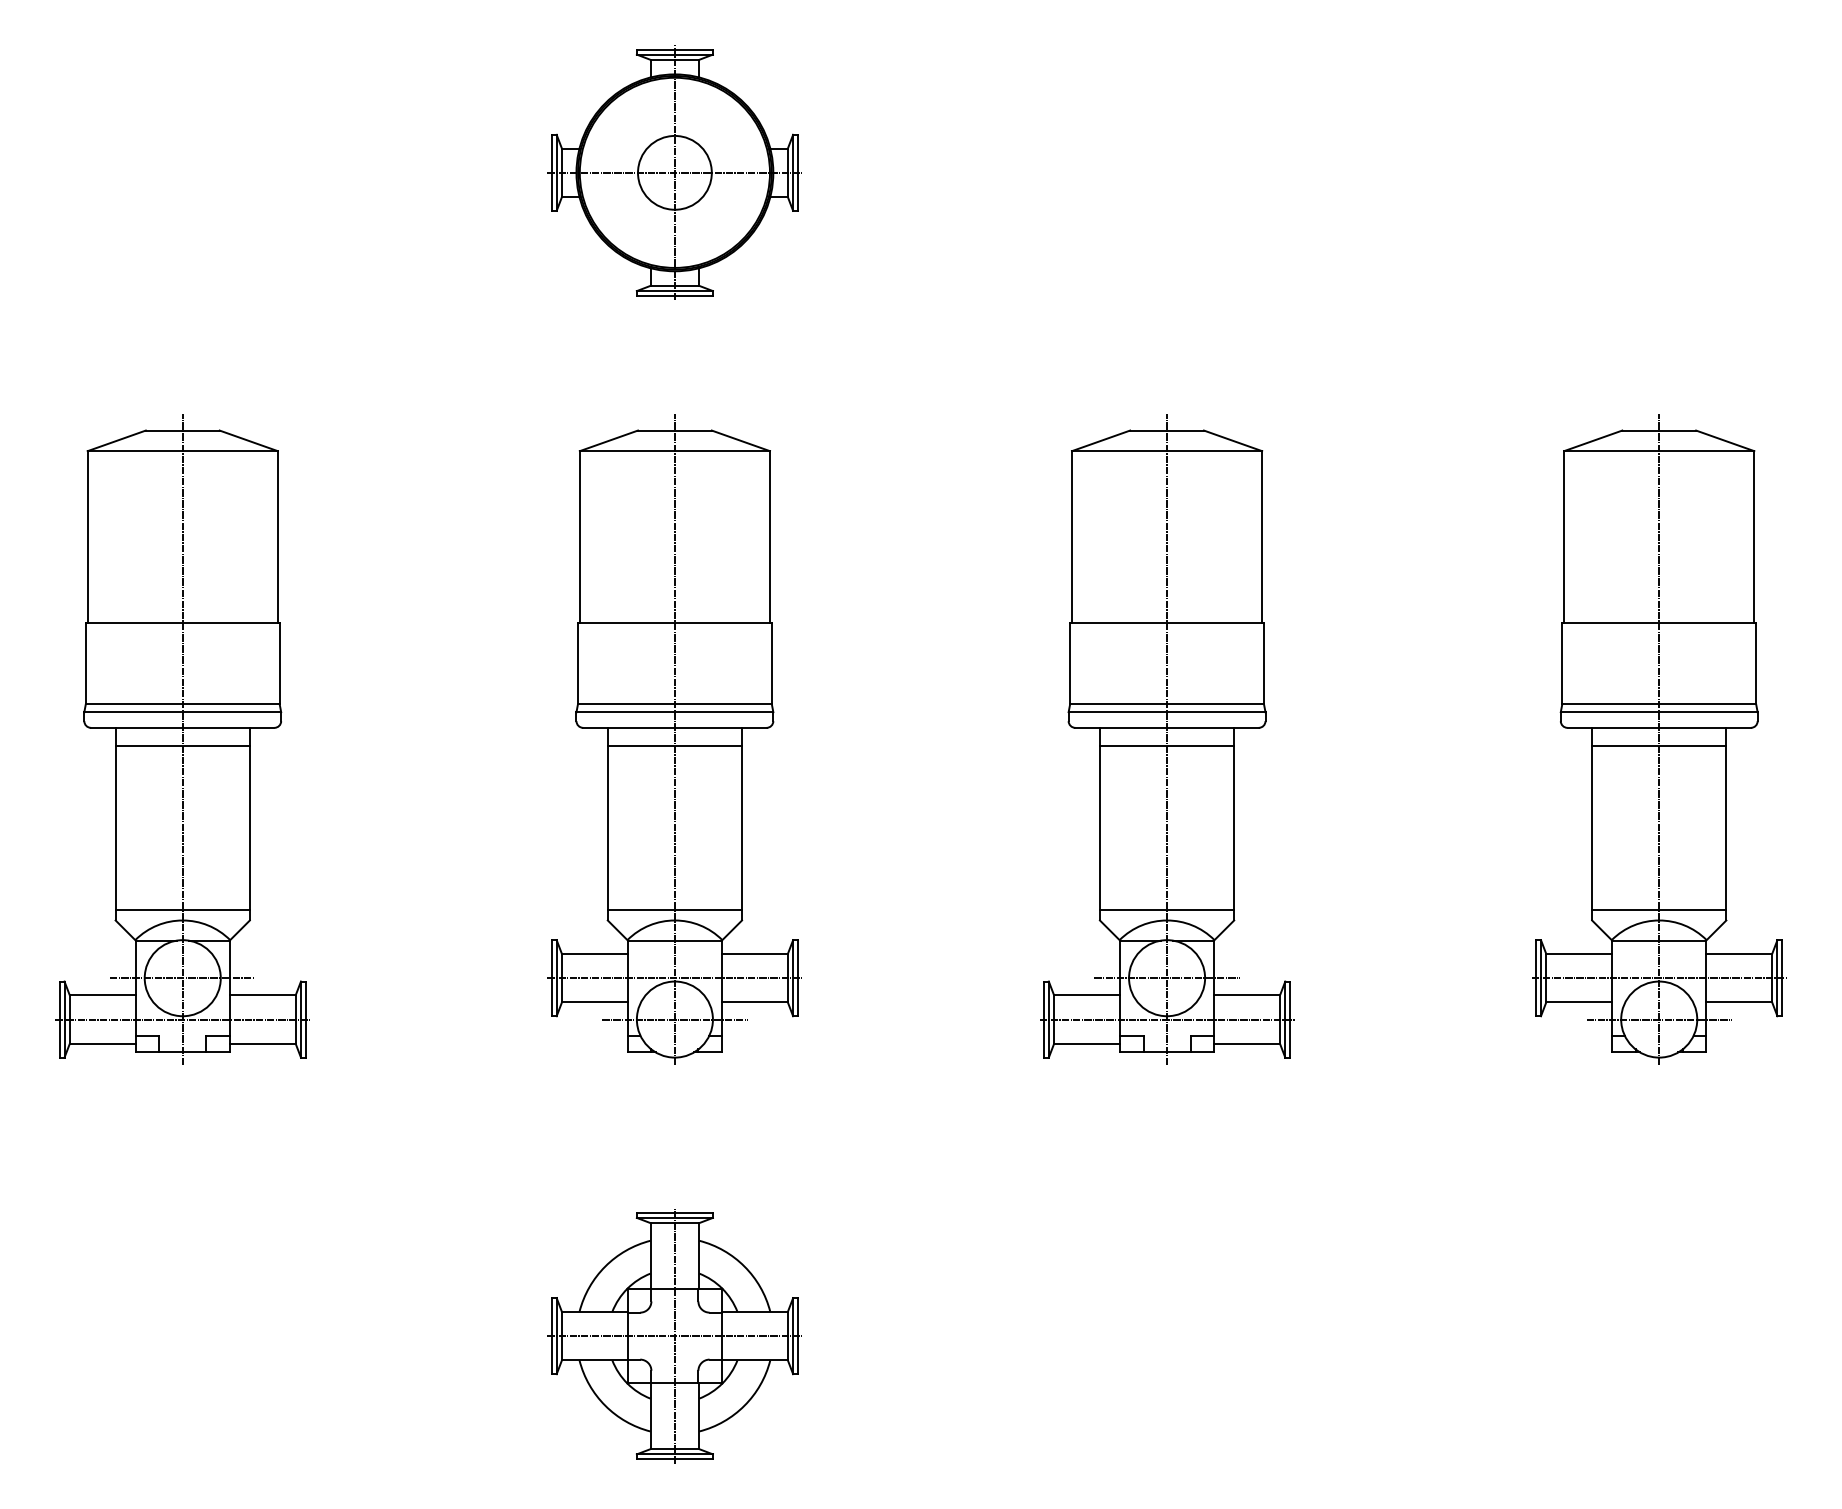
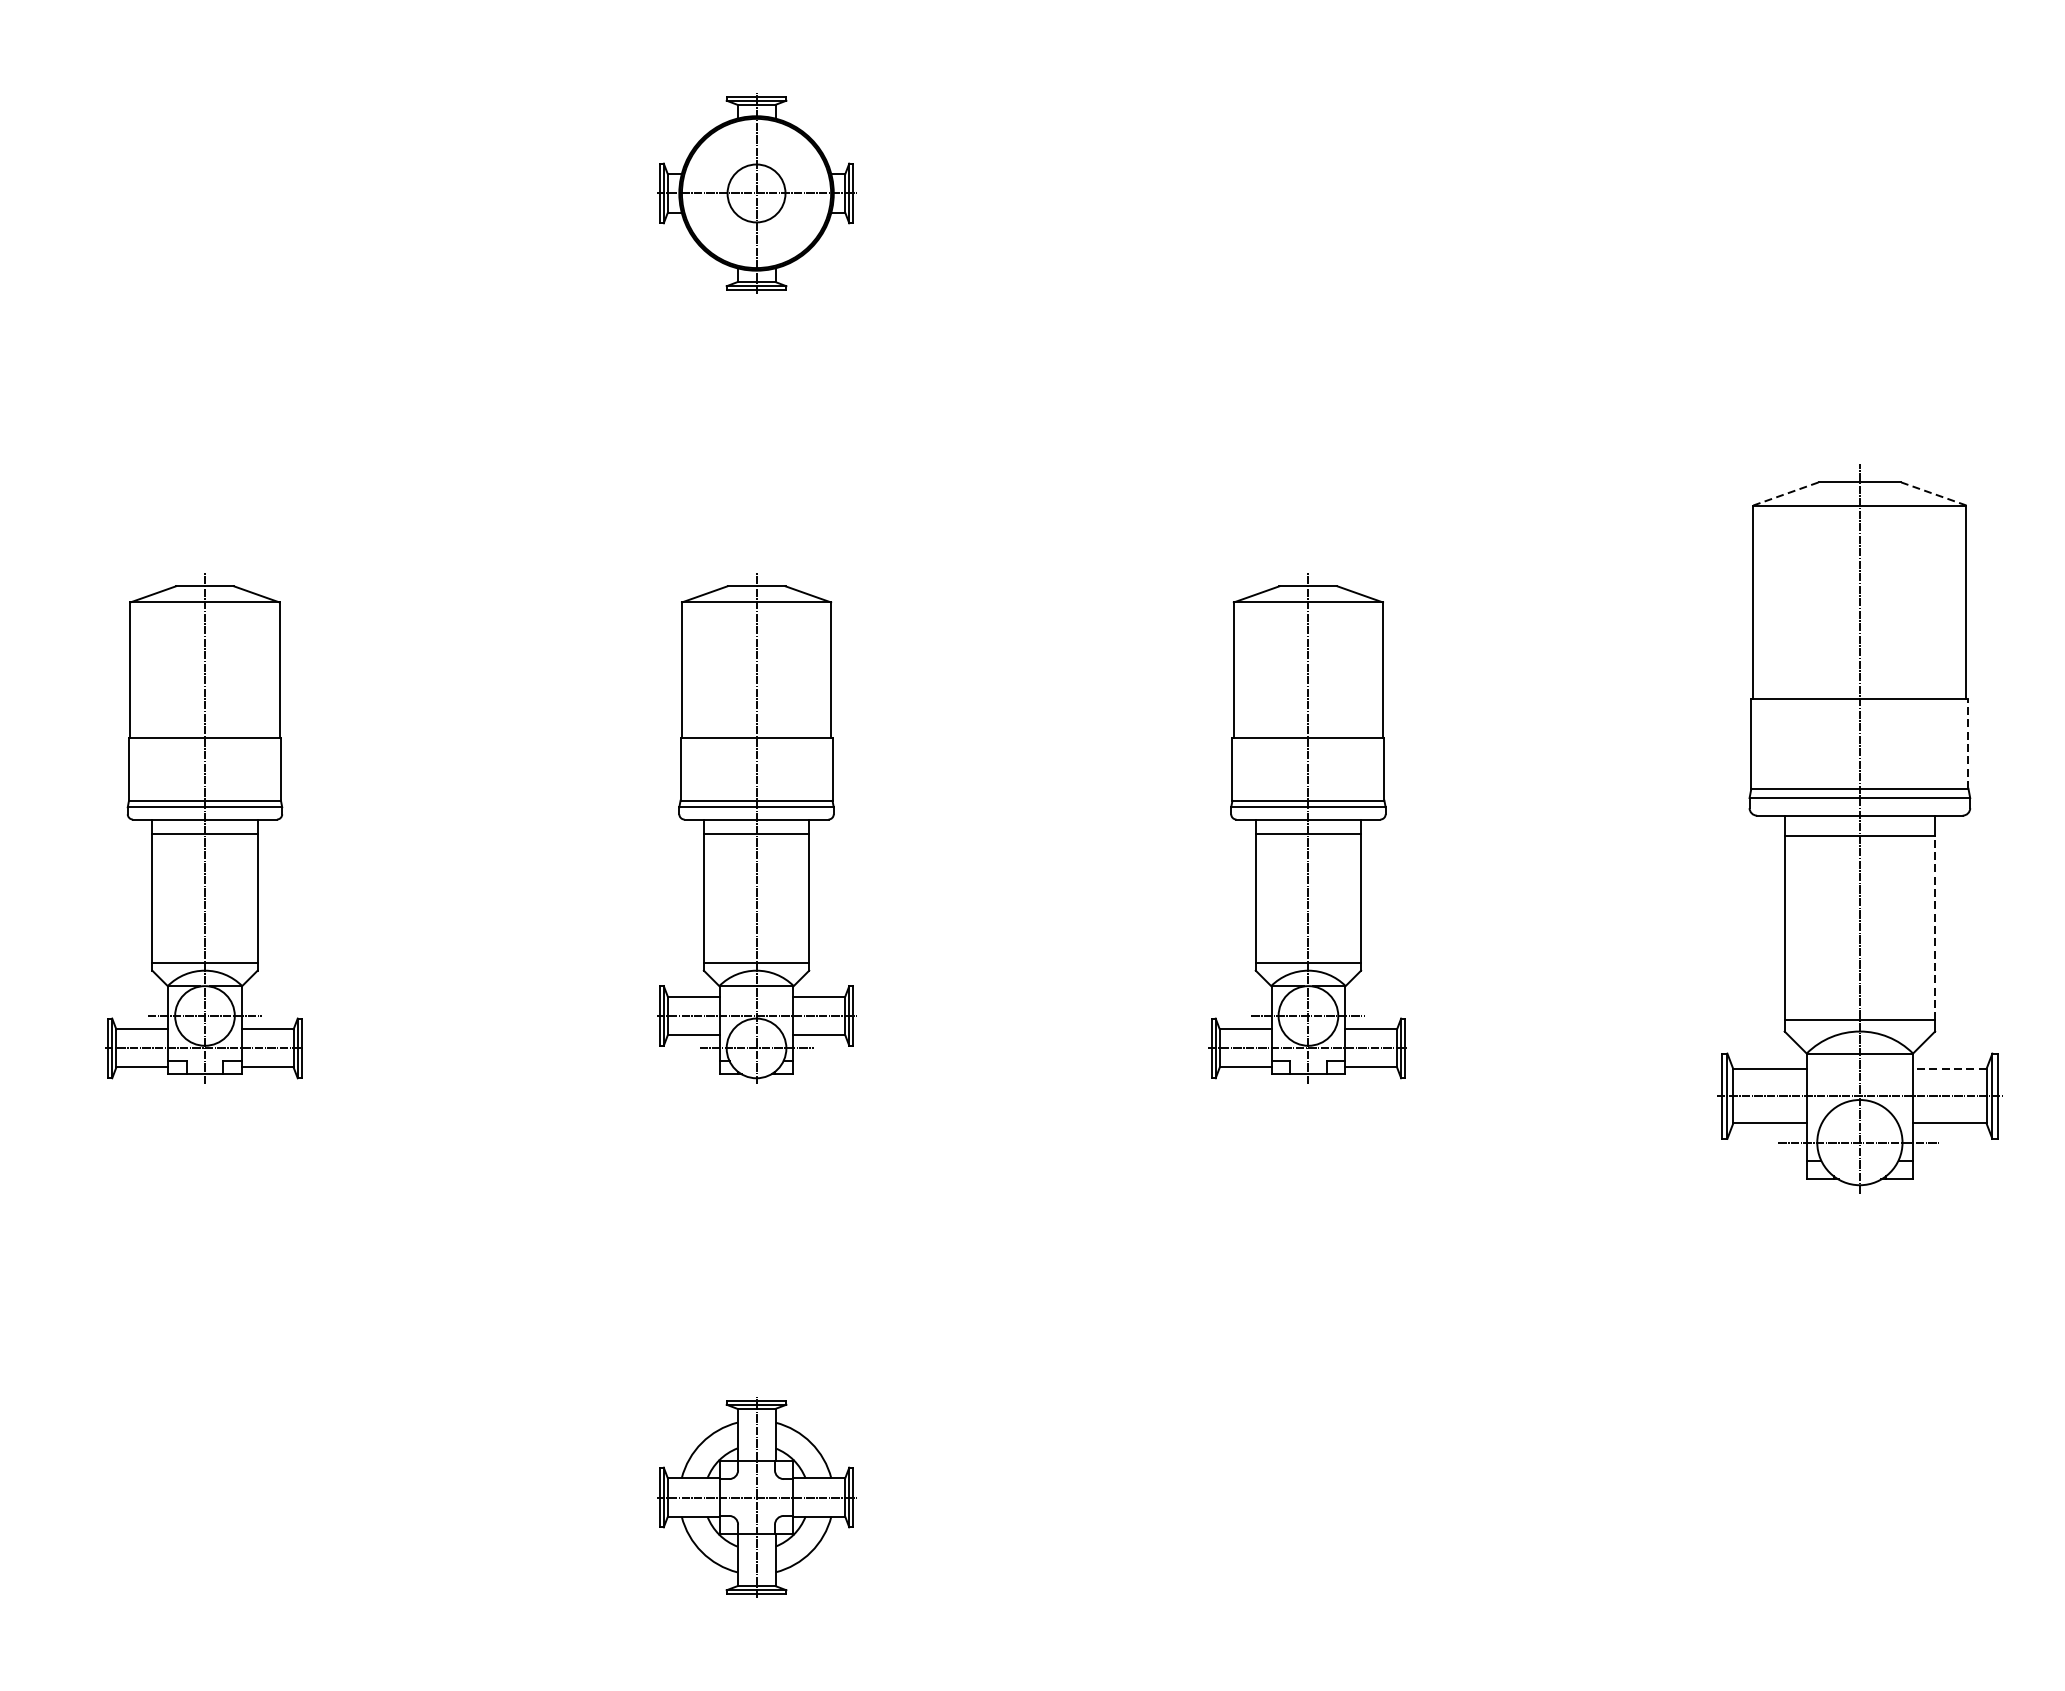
part: (674, 172) -> (756, 193), size x0.7
line: (1593, 440) -> (1786, 493), solid -> dashed
line: (1725, 440) -> (1934, 493), solid -> dashed
line: (1756, 663) -> (1968, 743), solid -> dashed
part: (182, 739) -> (204, 828), size x0.7
part: (674, 739) -> (756, 828), size x0.7
part: (1167, 739) -> (1308, 828), size x0.7
line: (1726, 827) -> (1935, 927), solid -> dashed
line: (1739, 953) -> (1949, 1068), solid -> dashed
part: (674, 1336) -> (756, 1497), size x0.7

